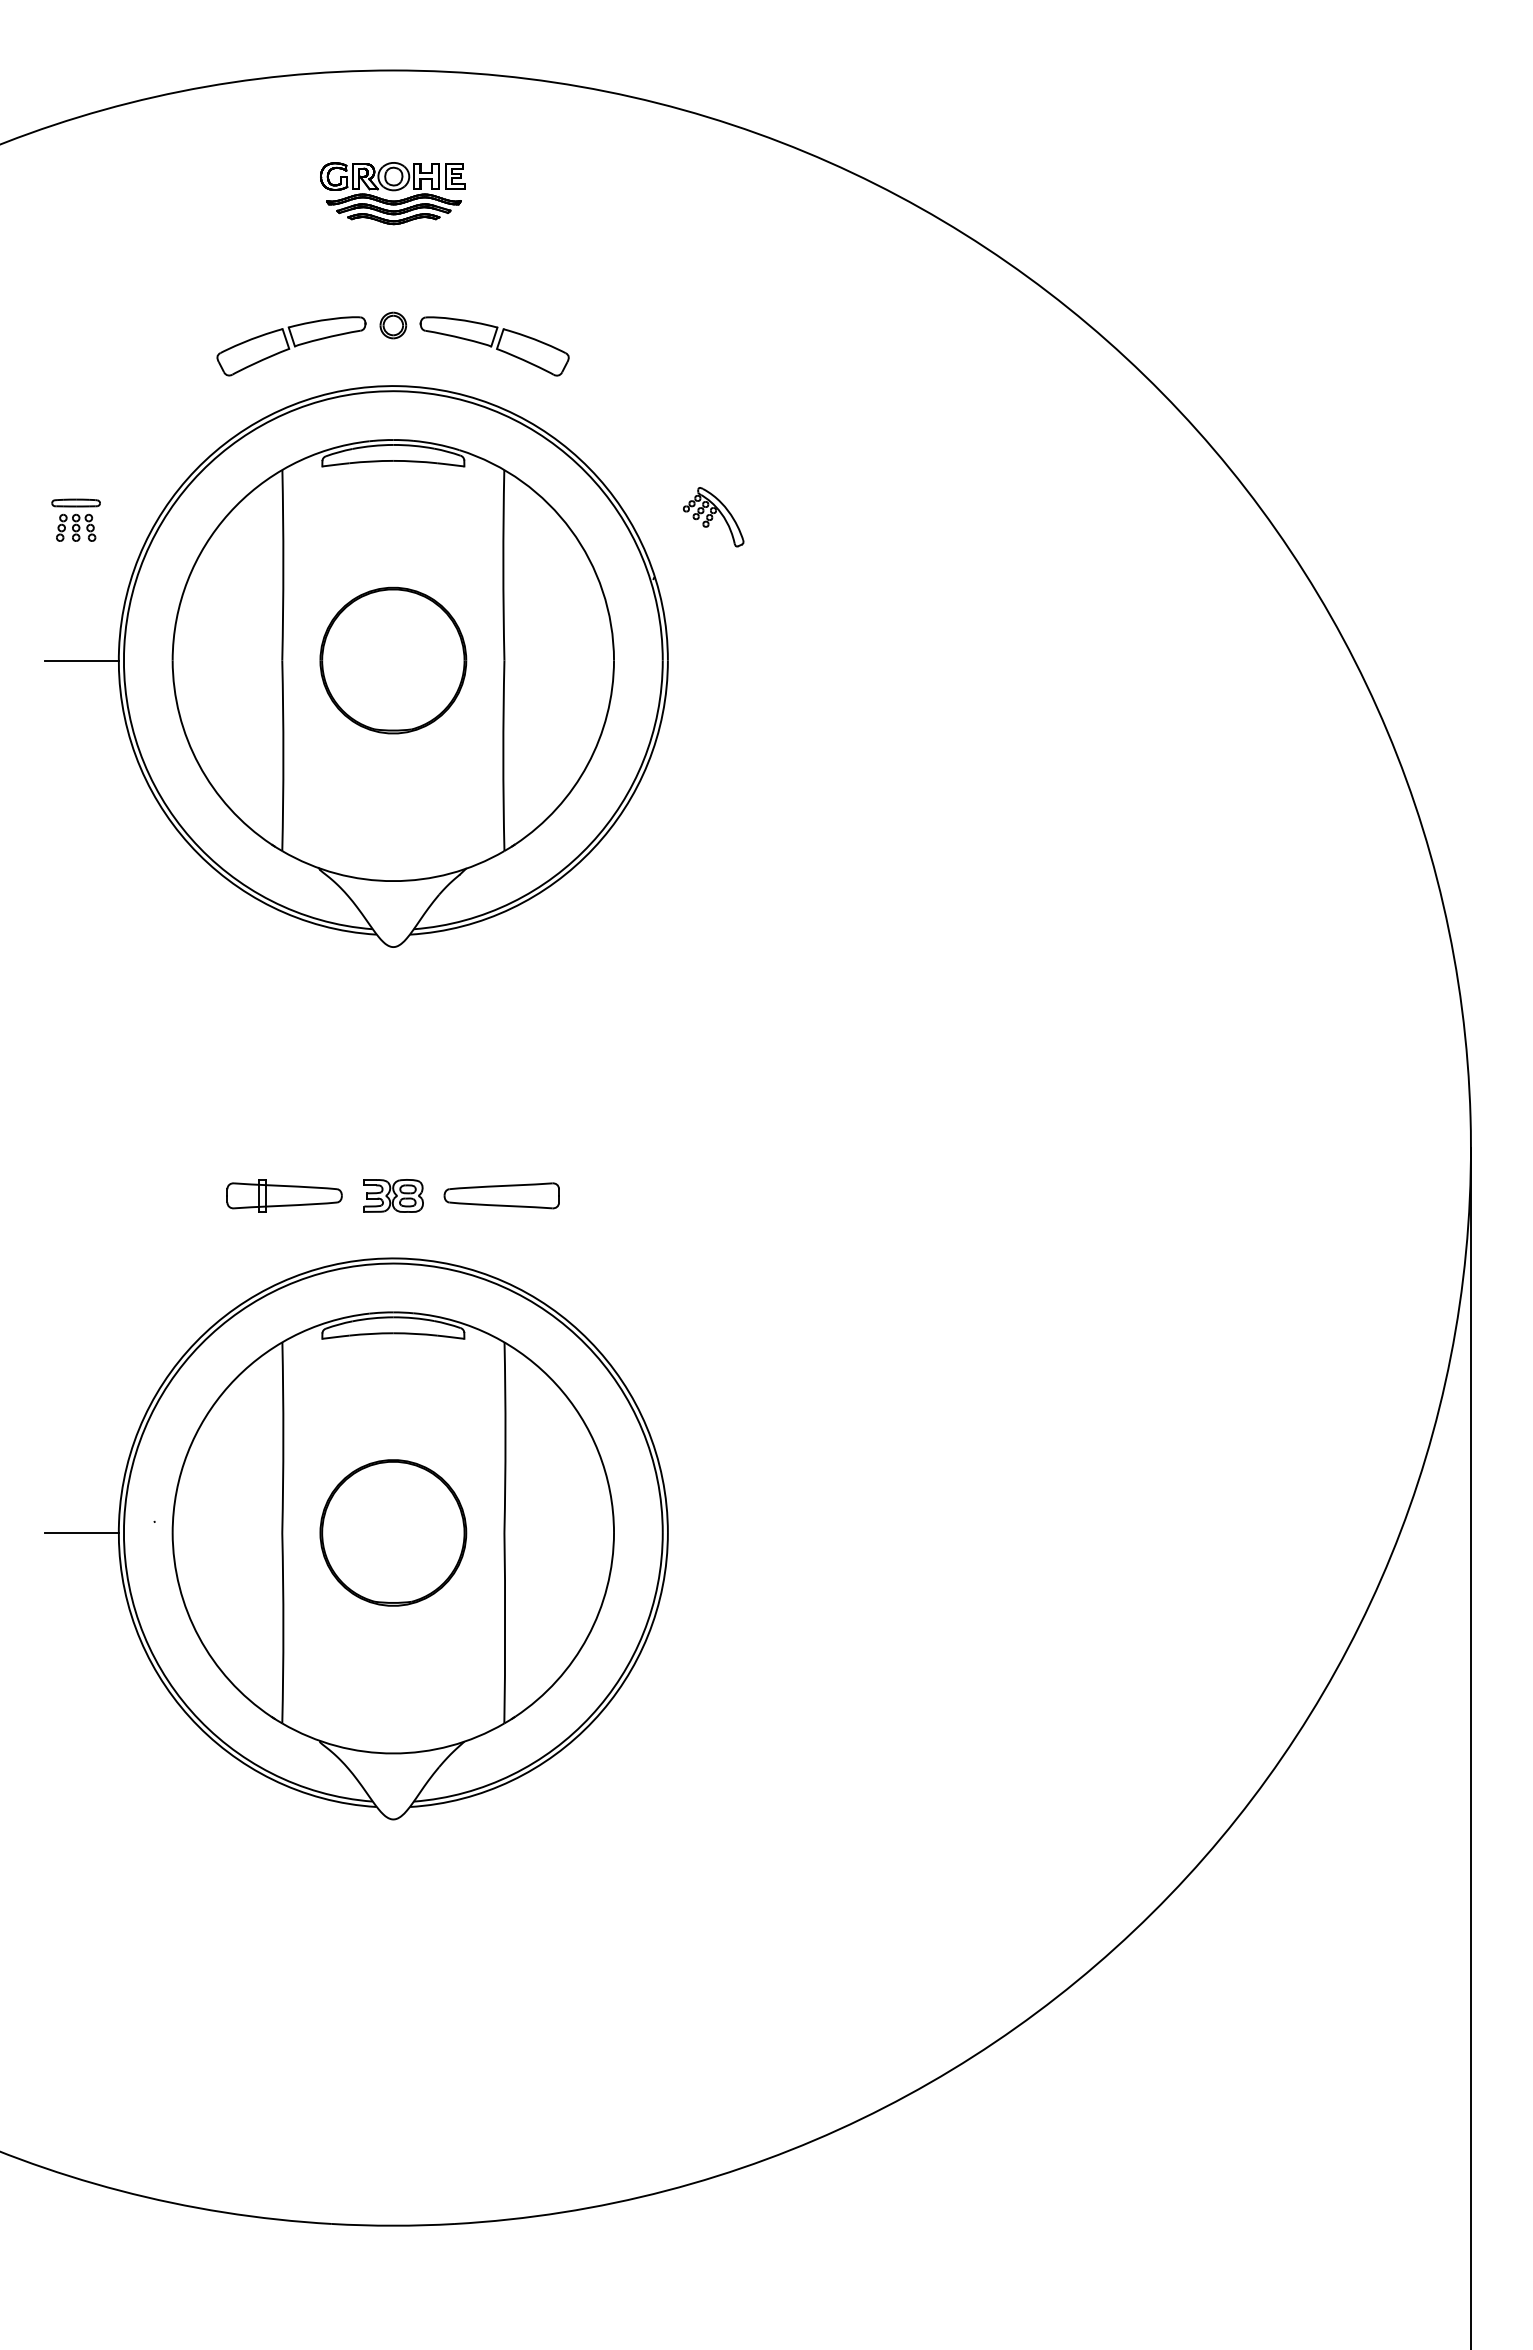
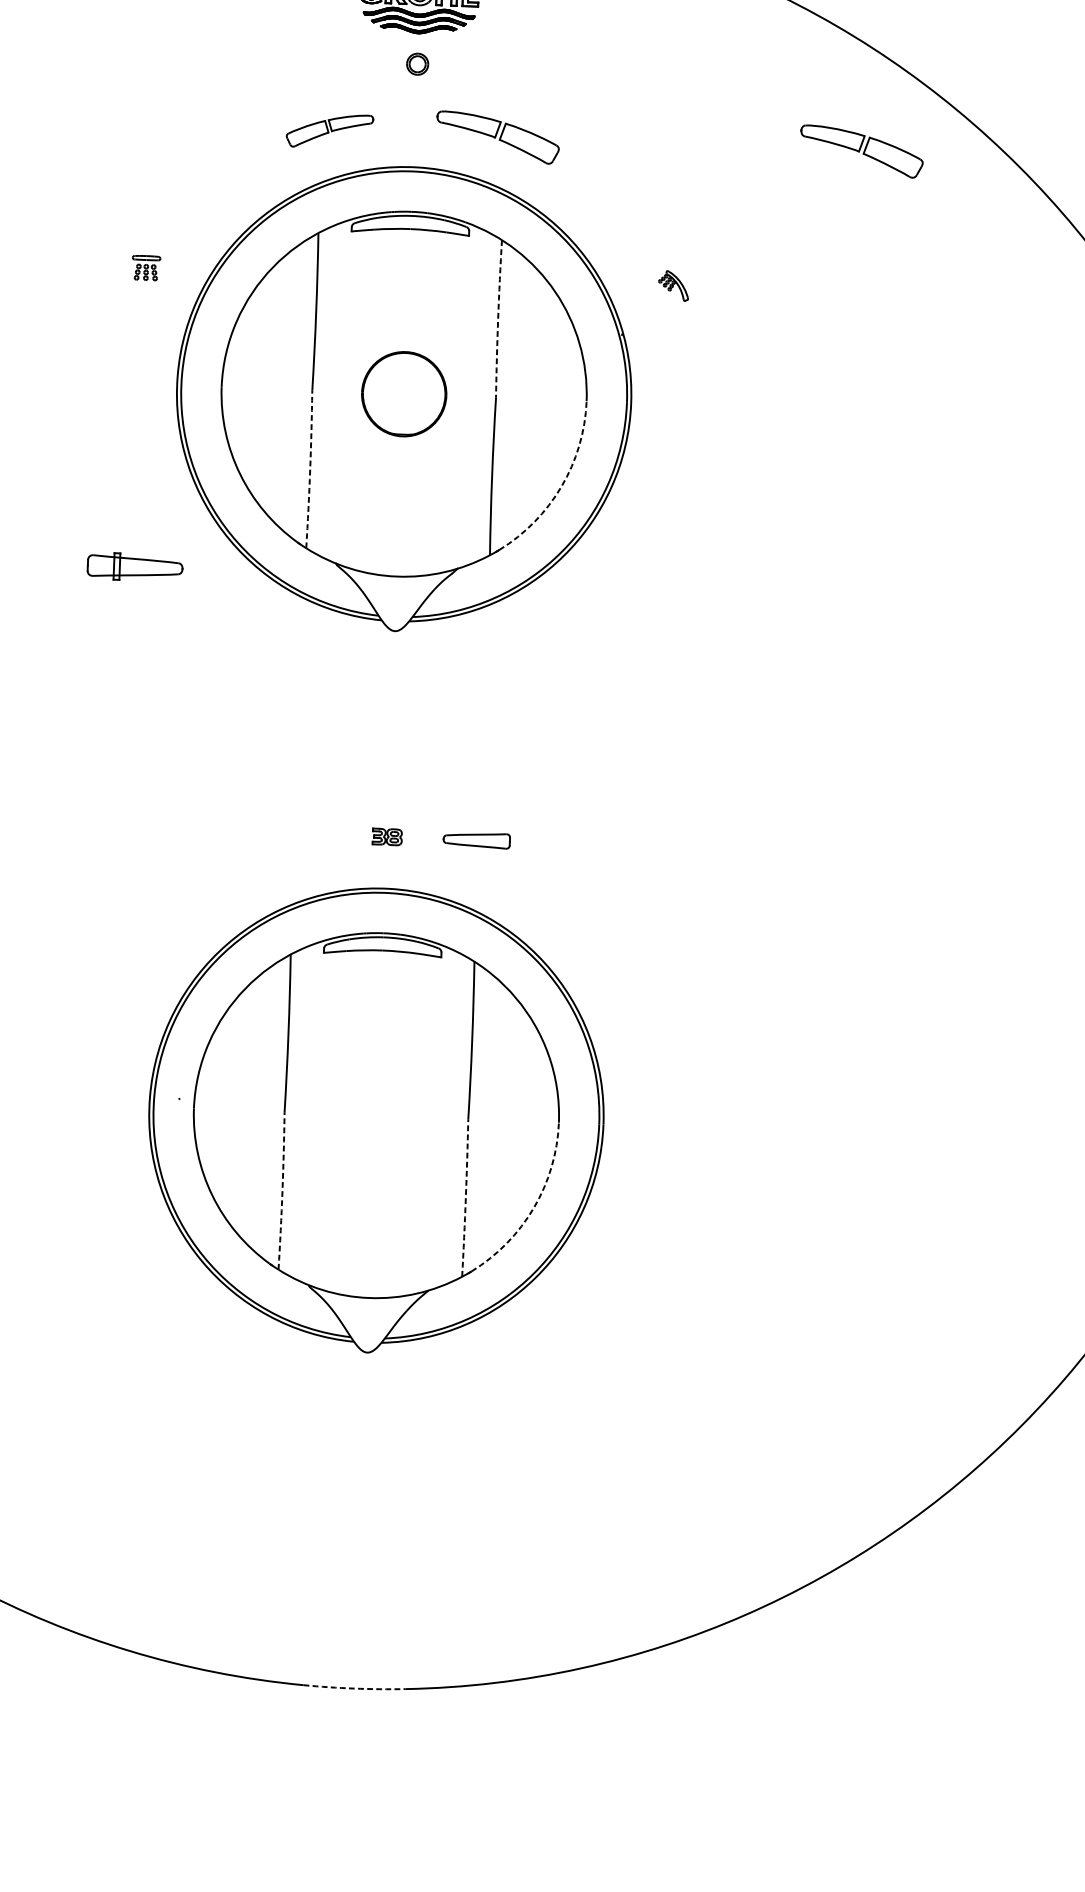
part: (393, 325) -> (417, 64), moved
part: (291, 346) -> (329, 131), size x0.7
part: (934, 346) -> (861, 151), added
part: (713, 517) -> (673, 286), size x0.6
part: (75, 519) -> (145, 267), size x0.7
arc: (503, 565) -> (498, 319), solid -> dashed
line: (81, 660) -> (146, 384), removed
part: (393, 660) -> (404, 394), size x0.7
arc: (283, 755) -> (310, 469), solid -> dashed
arc: (587, 764) -> (561, 486), solid -> dashed
part: (284, 1195) -> (135, 566), moved
part: (393, 1195) -> (387, 836), size x0.6
part: (501, 1195) -> (476, 840), size x0.7
line: (81, 1532) -> (118, 1105), removed
part: (393, 1532) -> (376, 1115), removed
arc: (283, 1628) -> (282, 1191), solid -> dashed
arc: (505, 1628) -> (466, 1198), solid -> dashed
arc: (587, 1637) -> (533, 1208), solid -> dashed
arc: (393, 2225) -> (354, 1688), solid -> dashed

